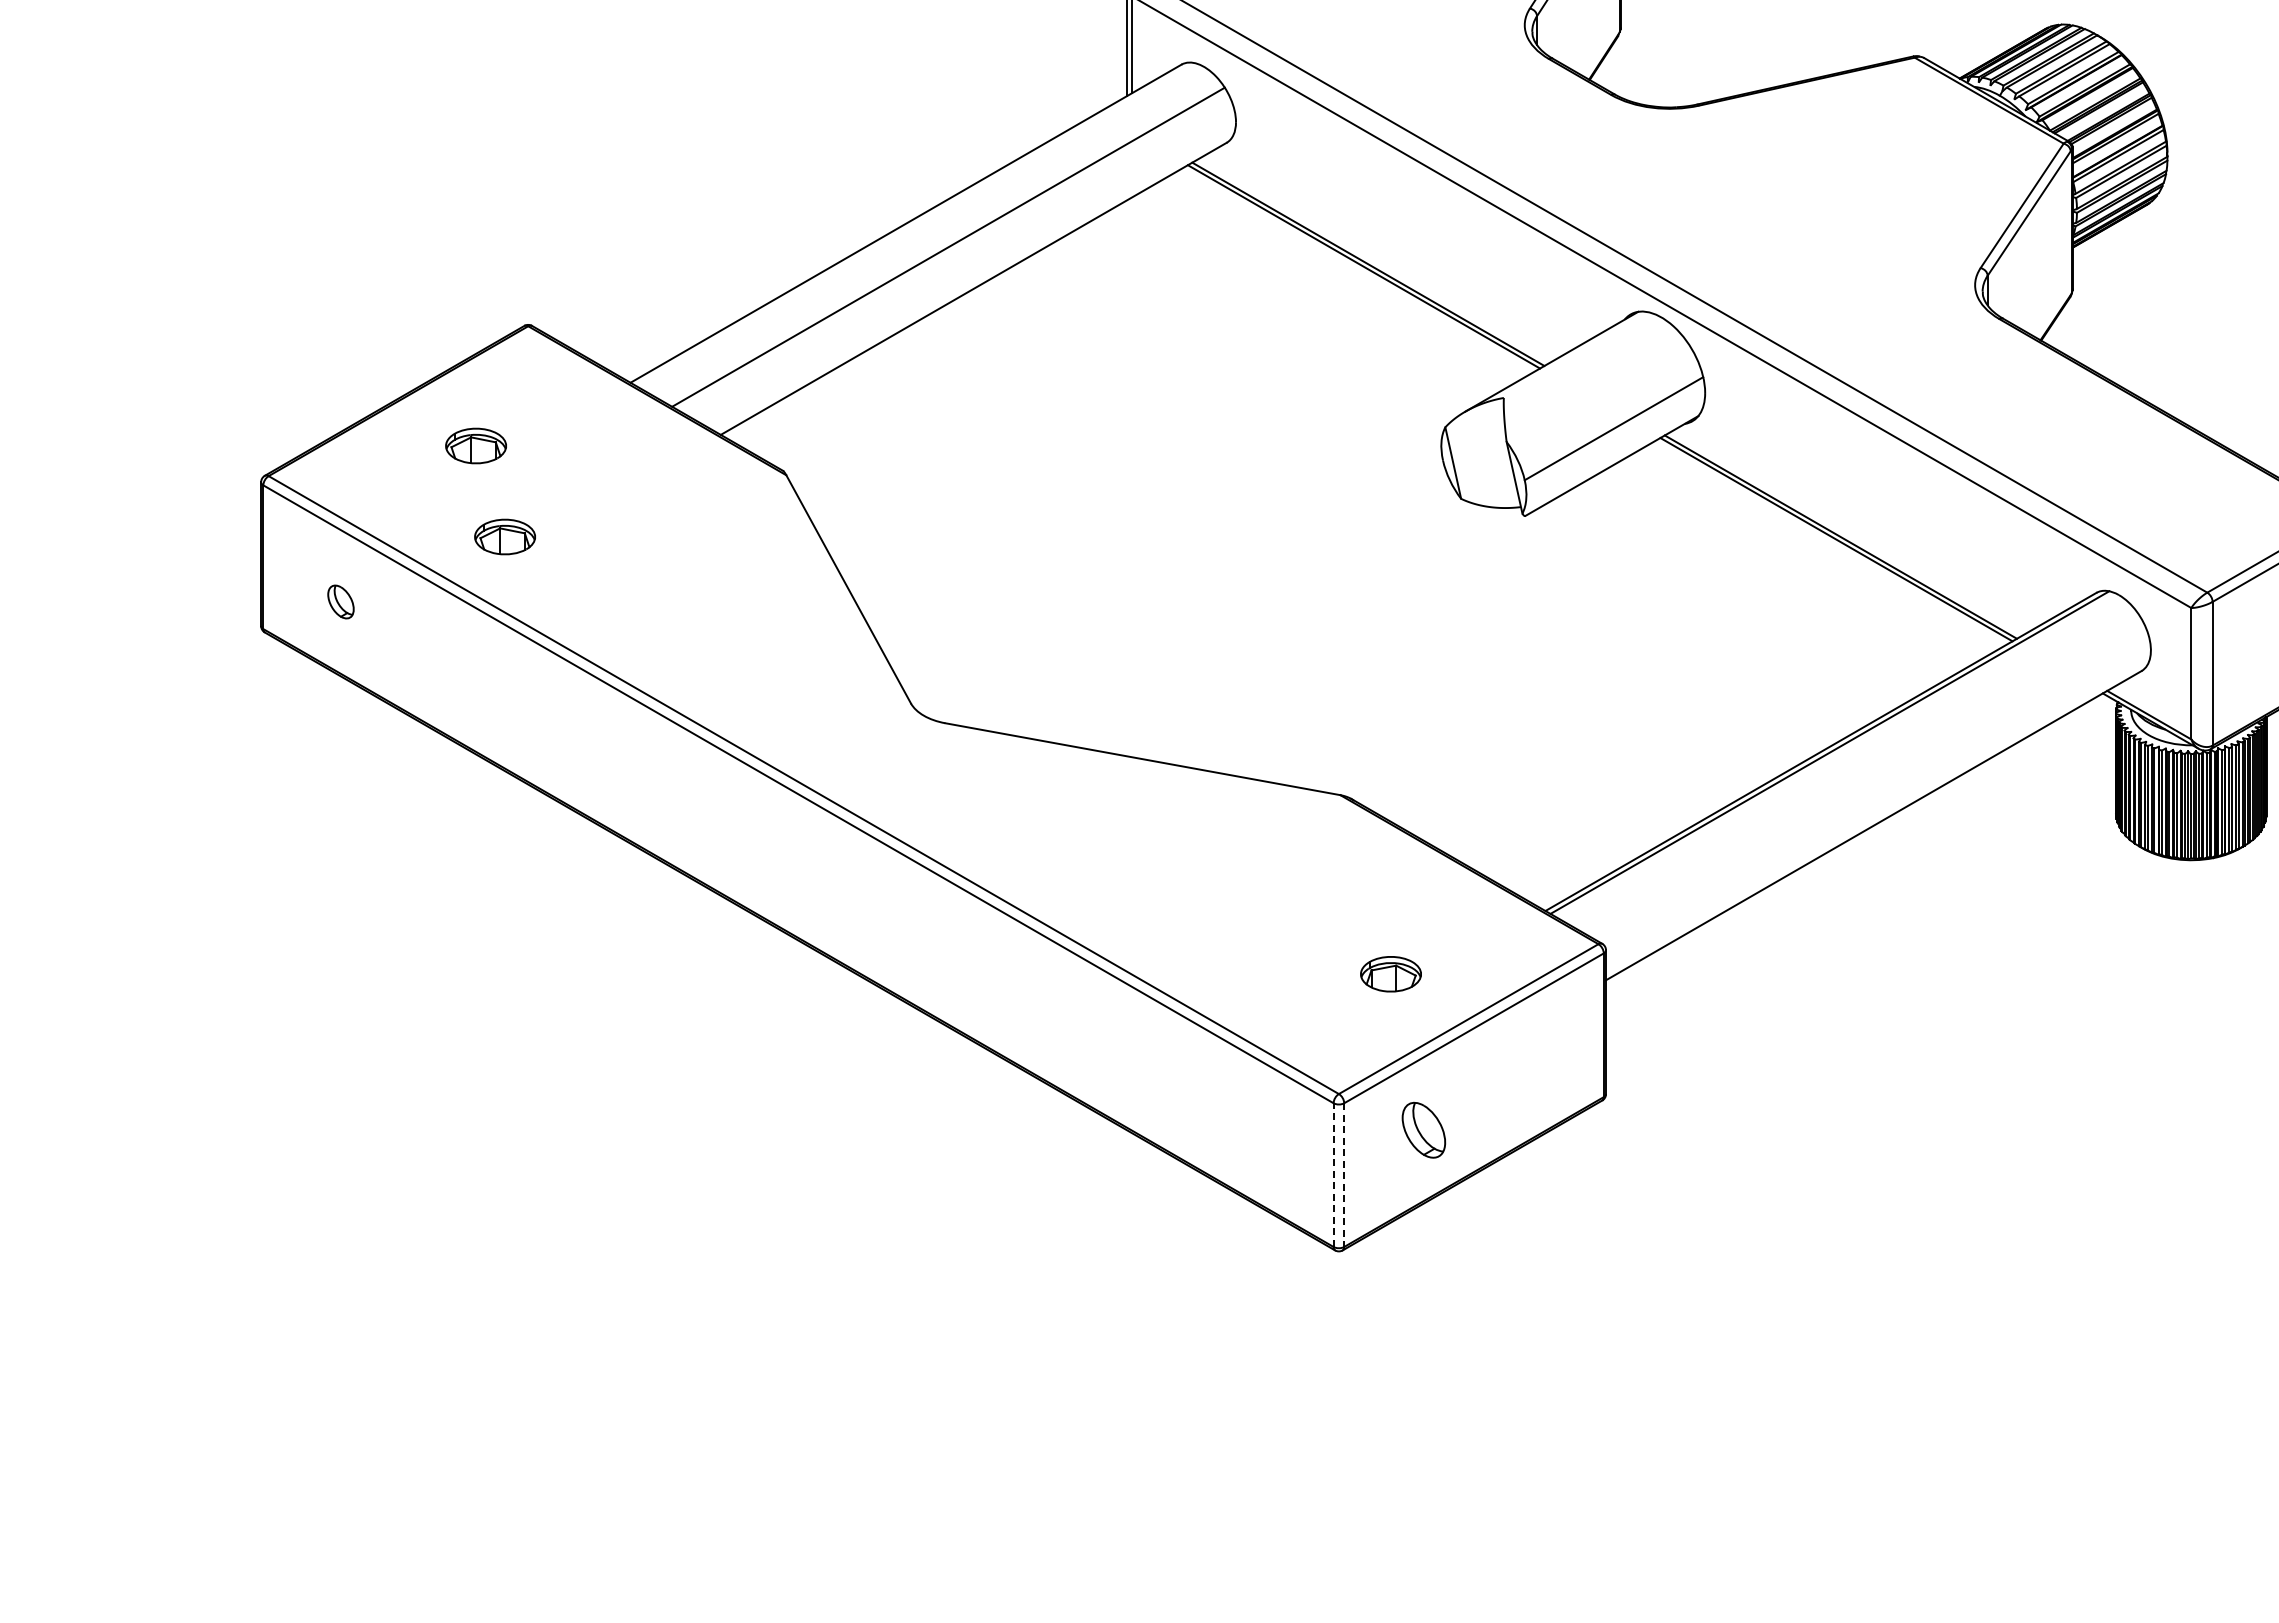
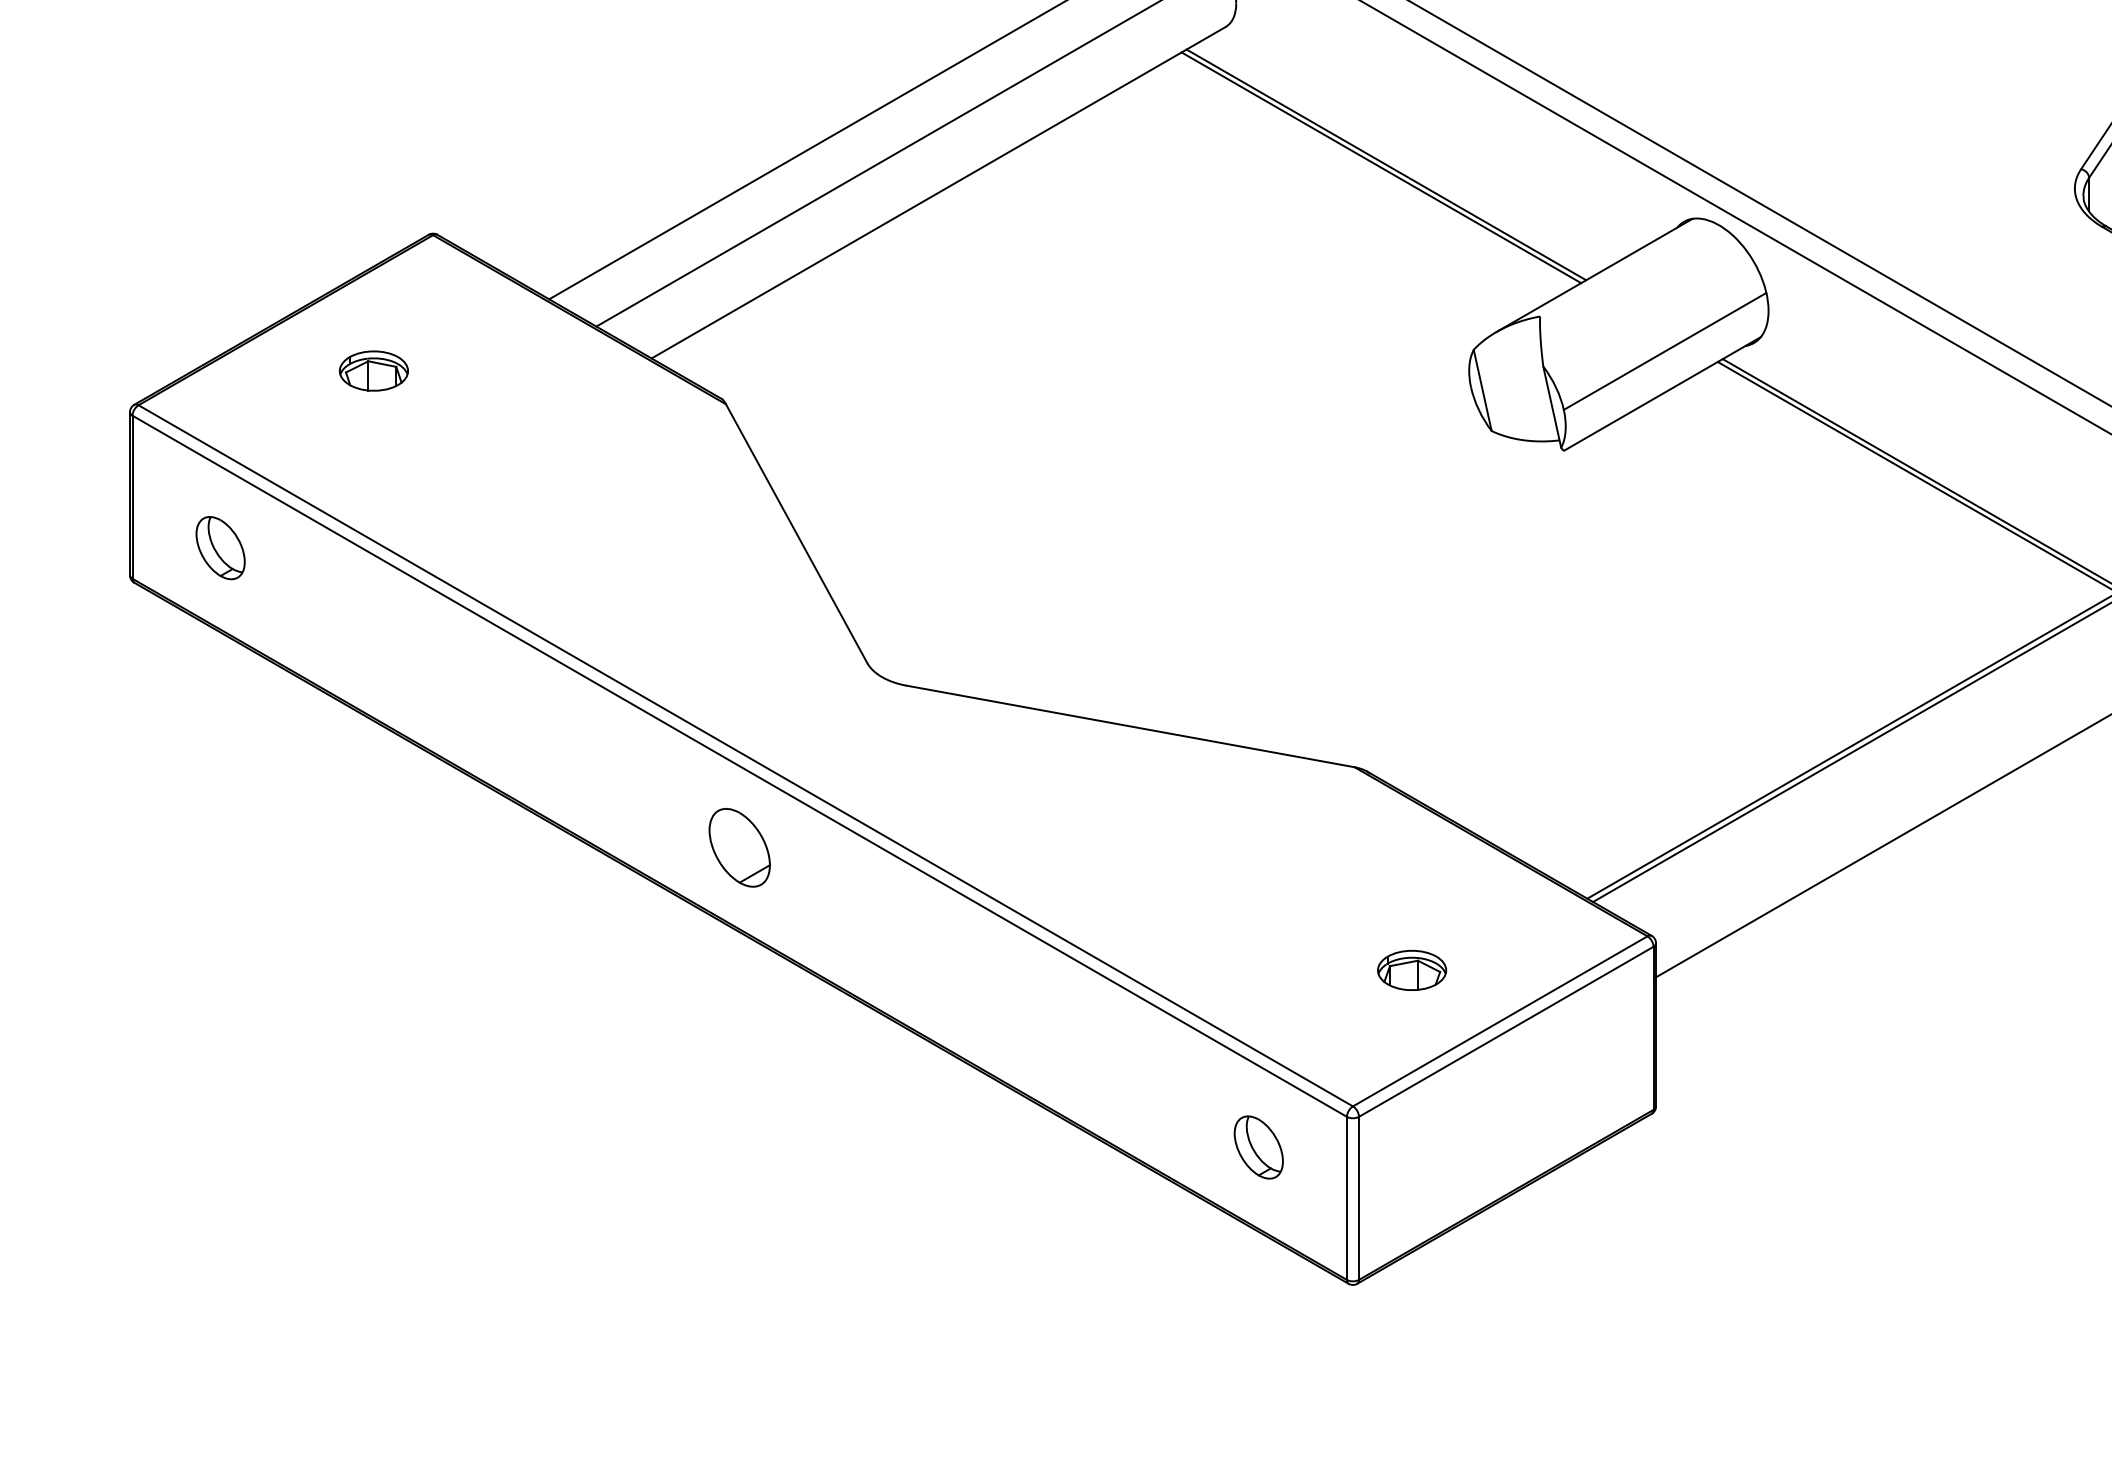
part: (504, 536) -> (406, 473), removed
part: (340, 601) -> (220, 547), size x1.67
part: (798, 865) -> (739, 847), added
part: (1423, 1129) -> (1258, 1146), moved
line: (1333, 1175) -> (1346, 1198), dashed -> solid
line: (1344, 1175) -> (1359, 1198), dashed -> solid

